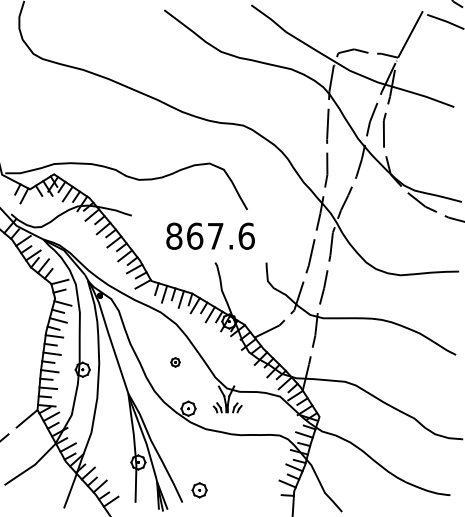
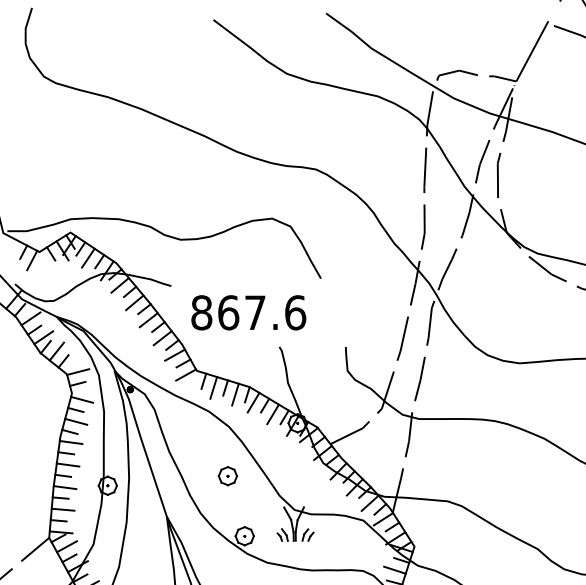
text: (210, 235) -> (248, 311), moved
part: (175, 362) -> (227, 476), size x1.67

